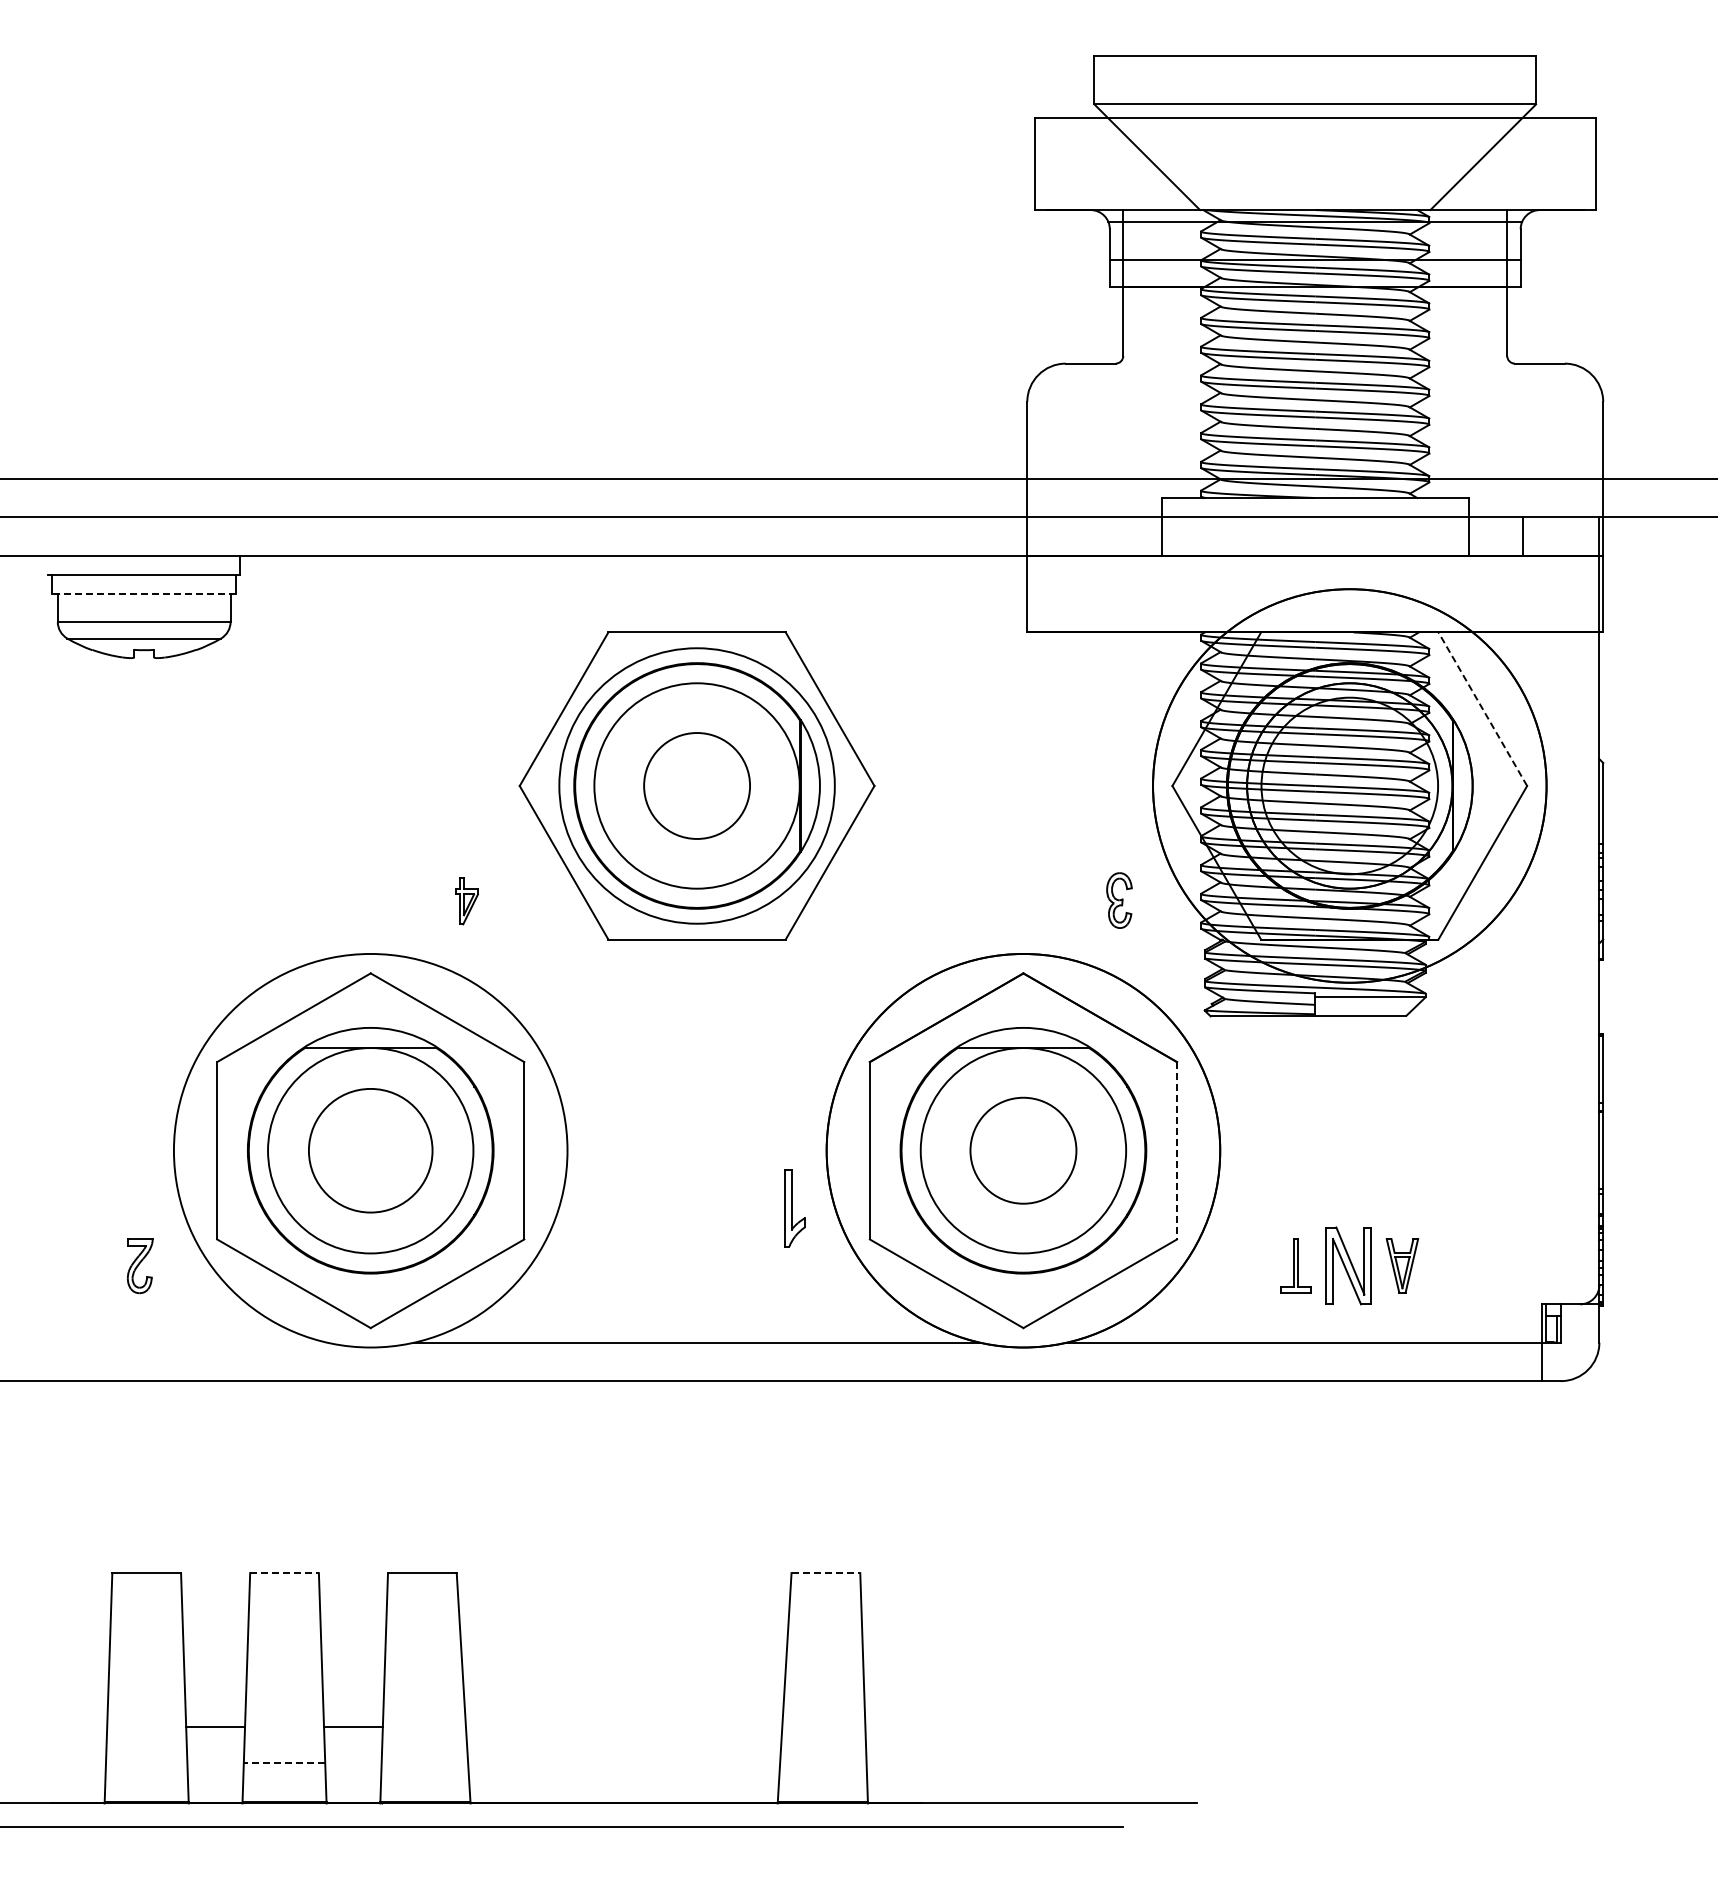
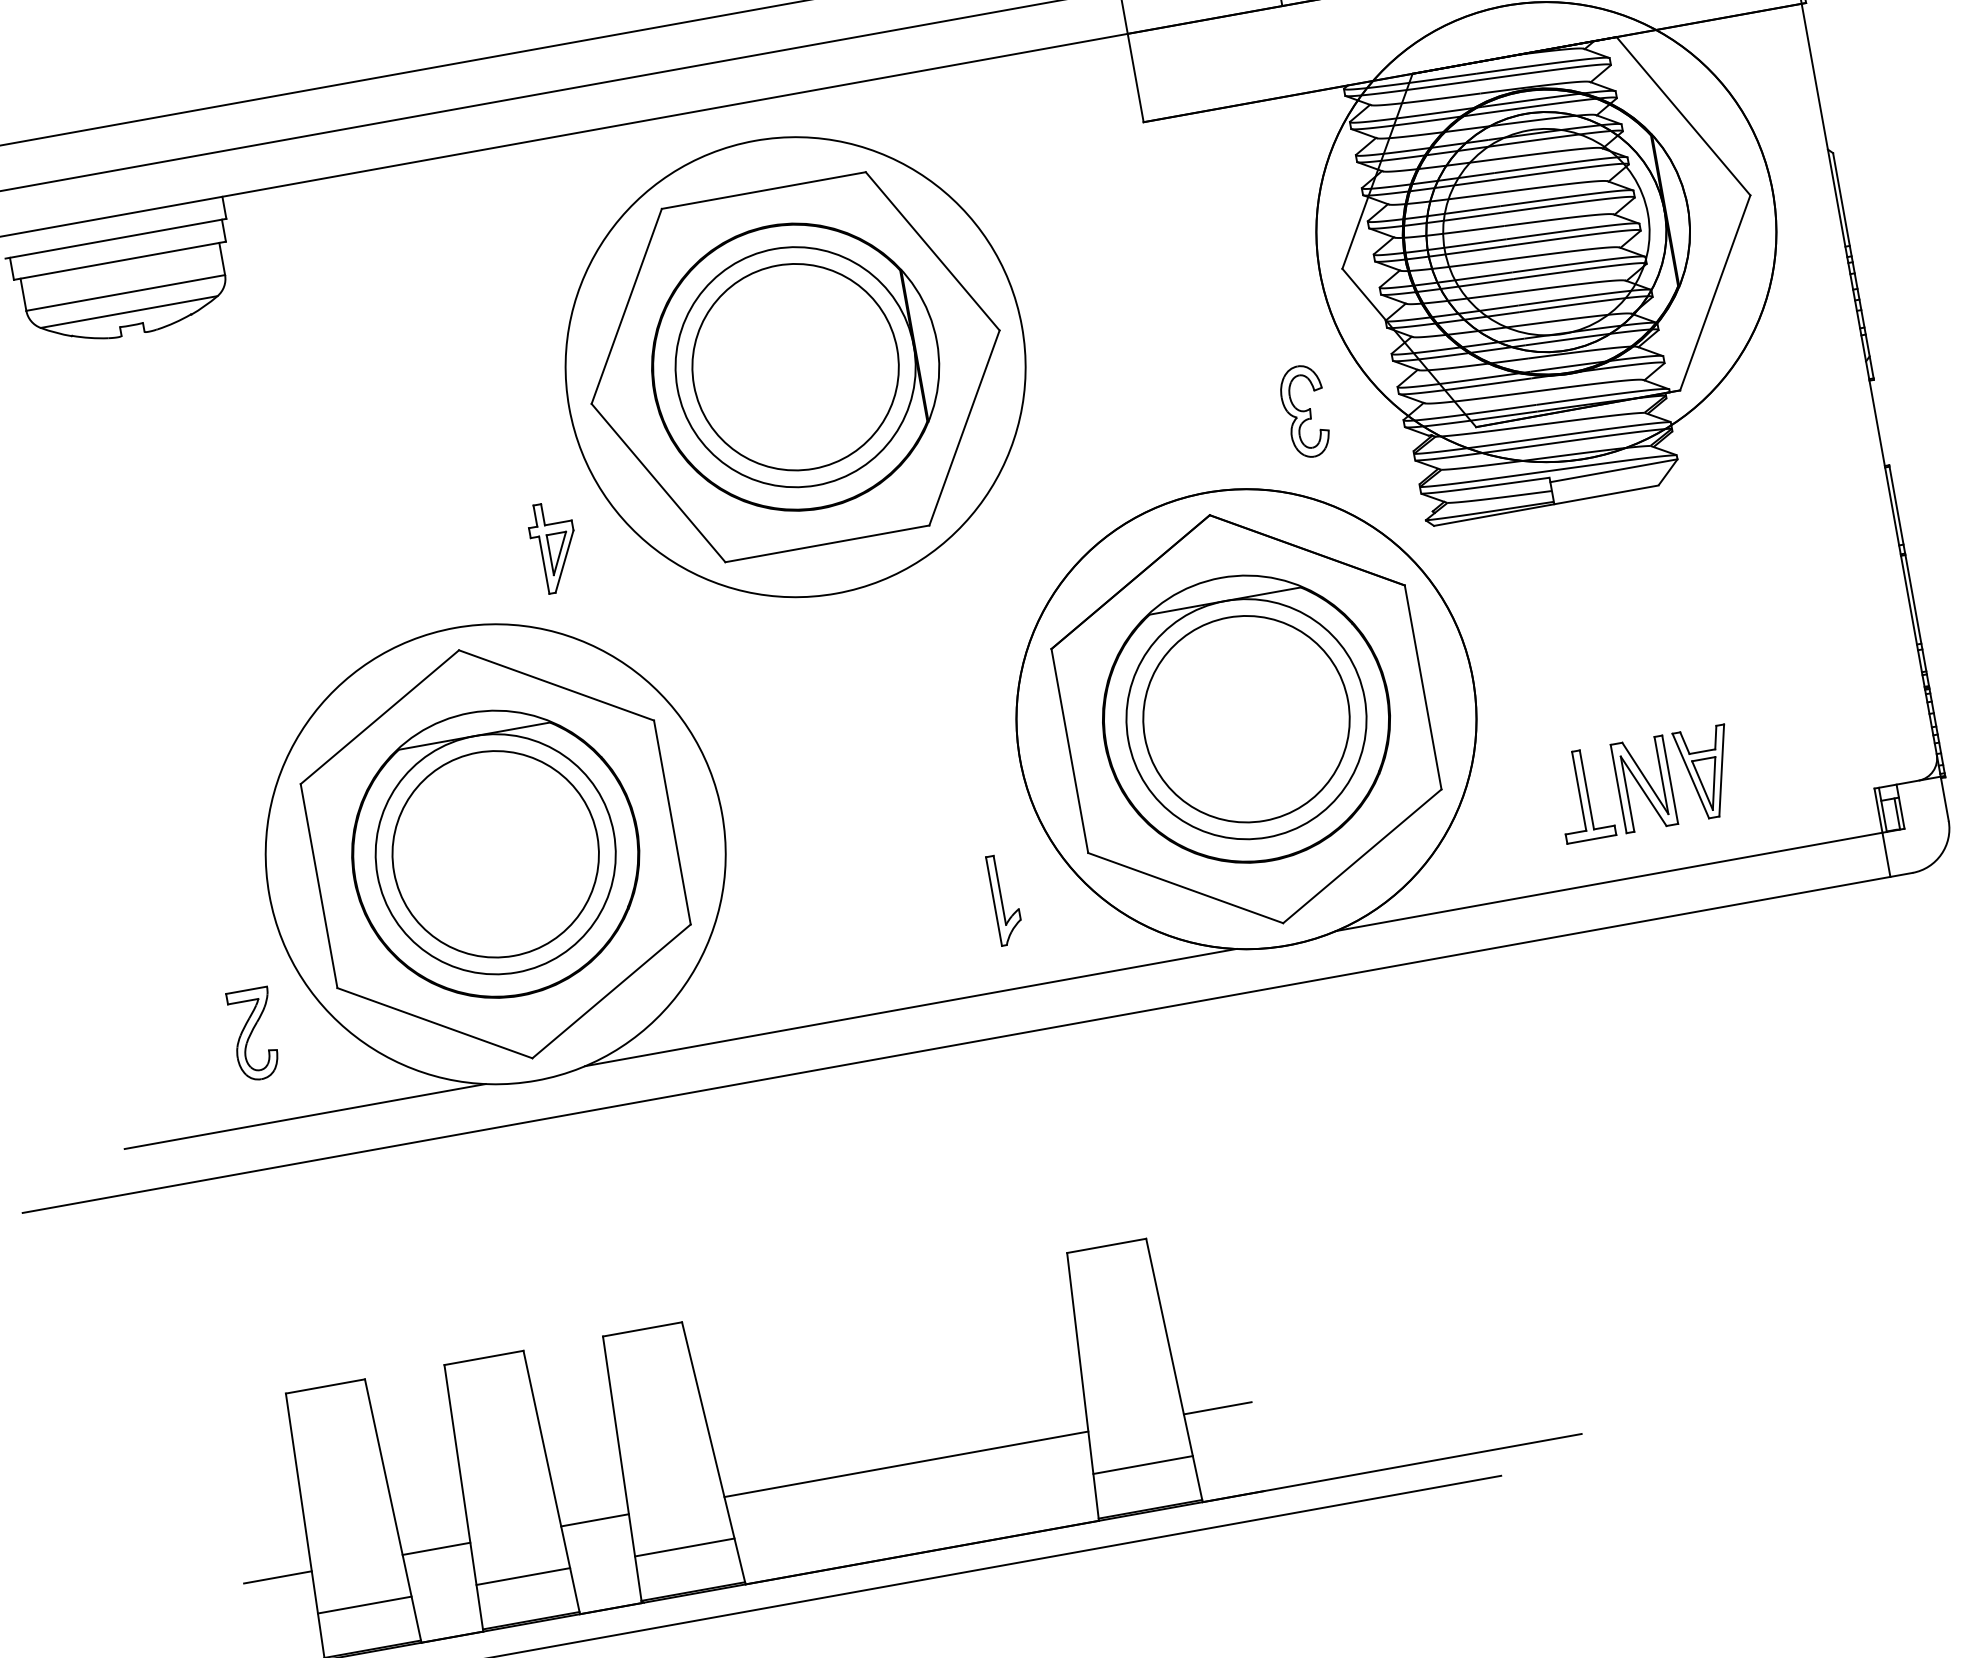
line: (143, 594) -> (119, 261), dashed -> solid
line: (1482, 709) -> (1683, 116), dashed -> solid
circle: (696, 785) -> (794, 366), size x1.43
circle: (696, 785) -> (794, 366), size x1.67
part: (1119, 900) -> (1305, 411), size x1.43
part: (466, 901) -> (554, 547), size x1.67
circle: (370, 1150) -> (495, 854), size x1.43
circle: (1023, 1150) -> (1246, 718), size x1.67
line: (1177, 1150) -> (1423, 687), dashed -> solid
part: (794, 1208) -> (1004, 900), moved
part: (1295, 1265) -> (1583, 794), size x1.43
part: (1402, 1265) -> (1706, 772), size x1.43
part: (139, 1266) -> (253, 1035), size x1.43
line: (170, 1342) -> (305, 1116), added
line: (285, 1573) -> (485, 1358), dashed -> solid
line: (826, 1573) -> (1107, 1246), dashed -> solid
line: (77, 1726) -> (277, 1577), added
line: (623, 1726) -> (905, 1464), added
line: (894, 1726) -> (1217, 1408), added
line: (146, 1763) -> (364, 1605), added
line: (284, 1763) -> (523, 1576), dashed -> solid
line: (424, 1763) -> (684, 1547), added
line: (823, 1763) -> (1143, 1465), added

